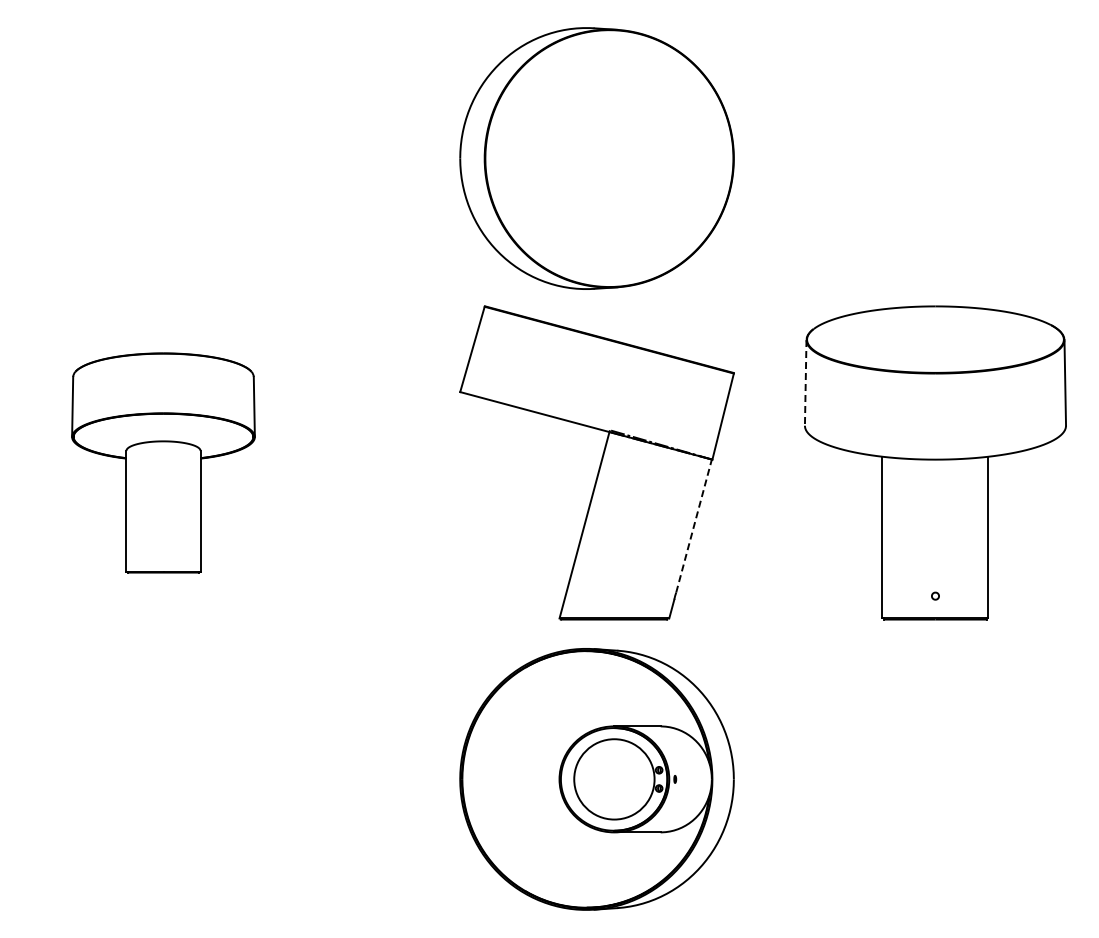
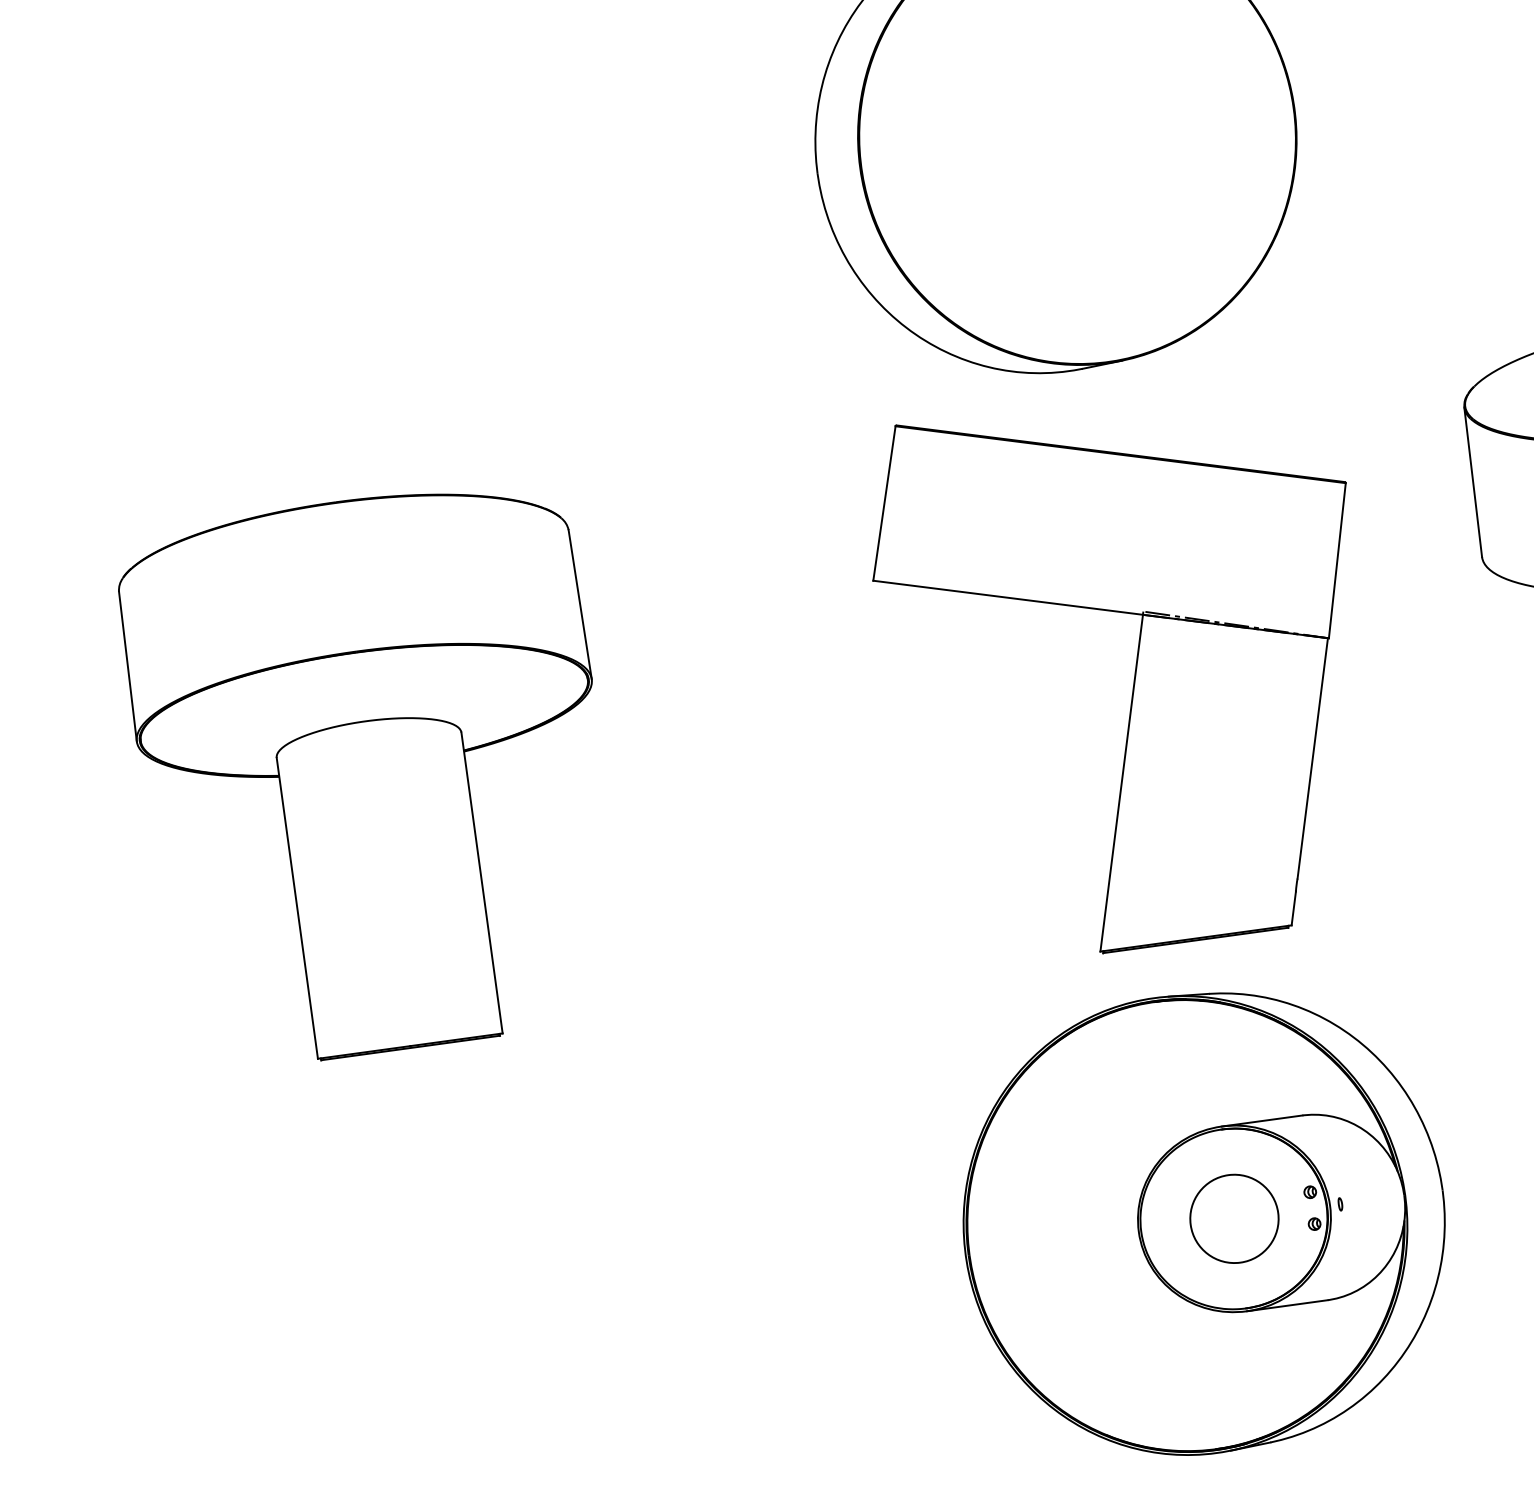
line: (805, 382) -> (1472, 481), dashed -> solid
part: (163, 462) -> (373, 774), size x1.43
line: (694, 526) -> (1313, 759), dashed -> solid
circle: (614, 779) -> (1234, 1219), size x0.62

